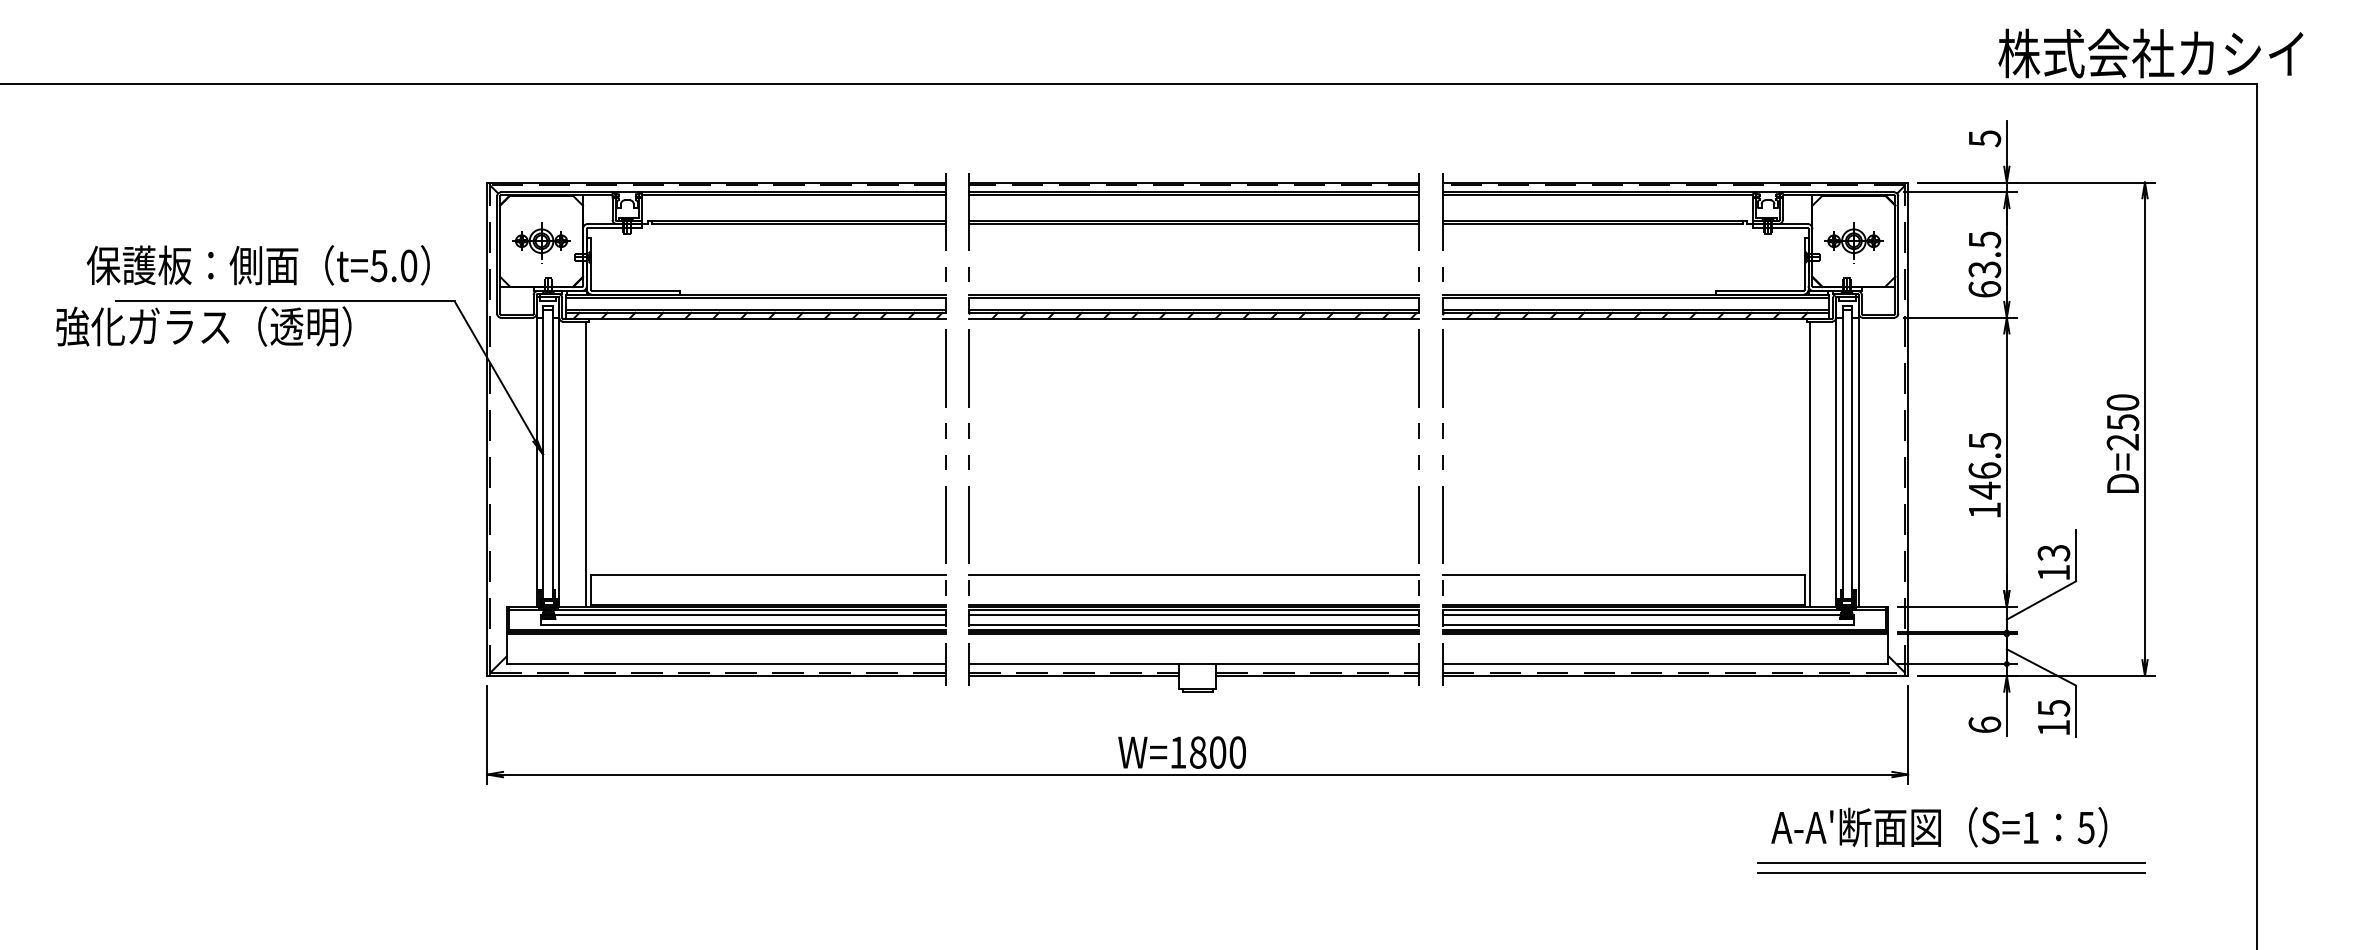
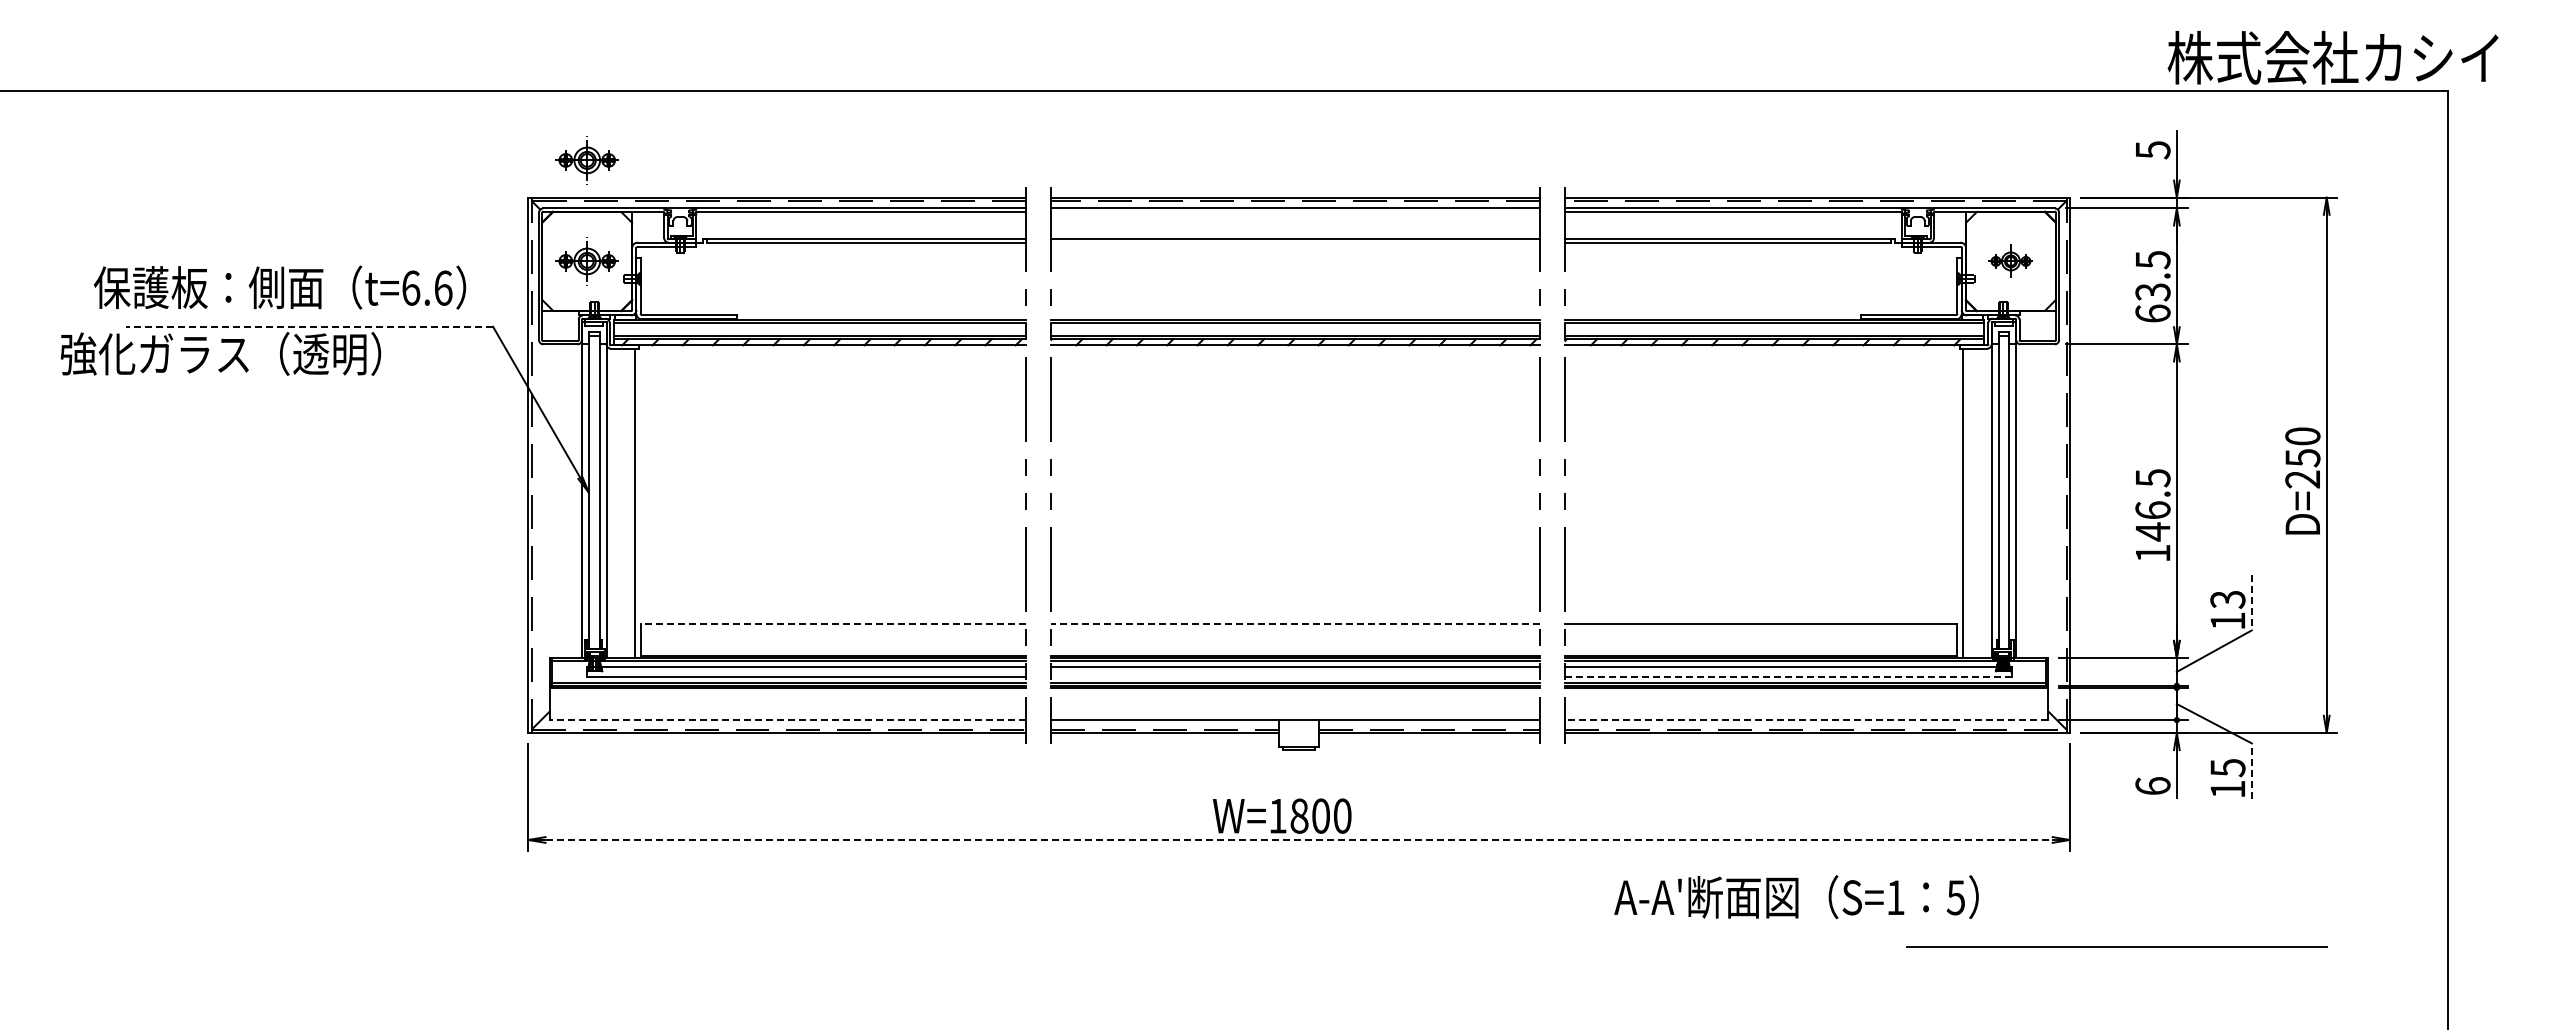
part: (540, 148) -> (586, 160), added
line: (1194, 195) -> (1295, 211), removed
line: (1194, 223) -> (1295, 242), removed
part: (1853, 241) -> (2010, 261), size x0.7
text: (393, 265) -> (426, 287), t=5.0 -> t=6.6
line: (285, 301) -> (309, 326), solid -> dashed
line: (2075, 555) -> (2251, 602), solid -> dashed
line: (768, 575) -> (833, 623), solid -> dashed
line: (1194, 575) -> (1295, 623), solid -> dashed
line: (1194, 624) -> (1295, 677), removed
line: (1648, 624) -> (1788, 677), solid -> dashed
line: (726, 664) -> (787, 720), solid -> dashed
line: (1665, 664) -> (1806, 720), solid -> dashed
line: (2075, 711) -> (2251, 771), solid -> dashed
line: (1198, 774) -> (1299, 839), solid -> dashed
text: (1939, 827) -> (1796, 897), moved
line: (1951, 863) -> (2116, 936), removed

